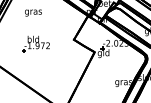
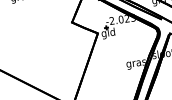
part: (35, 43) -> (28, 33), removed

